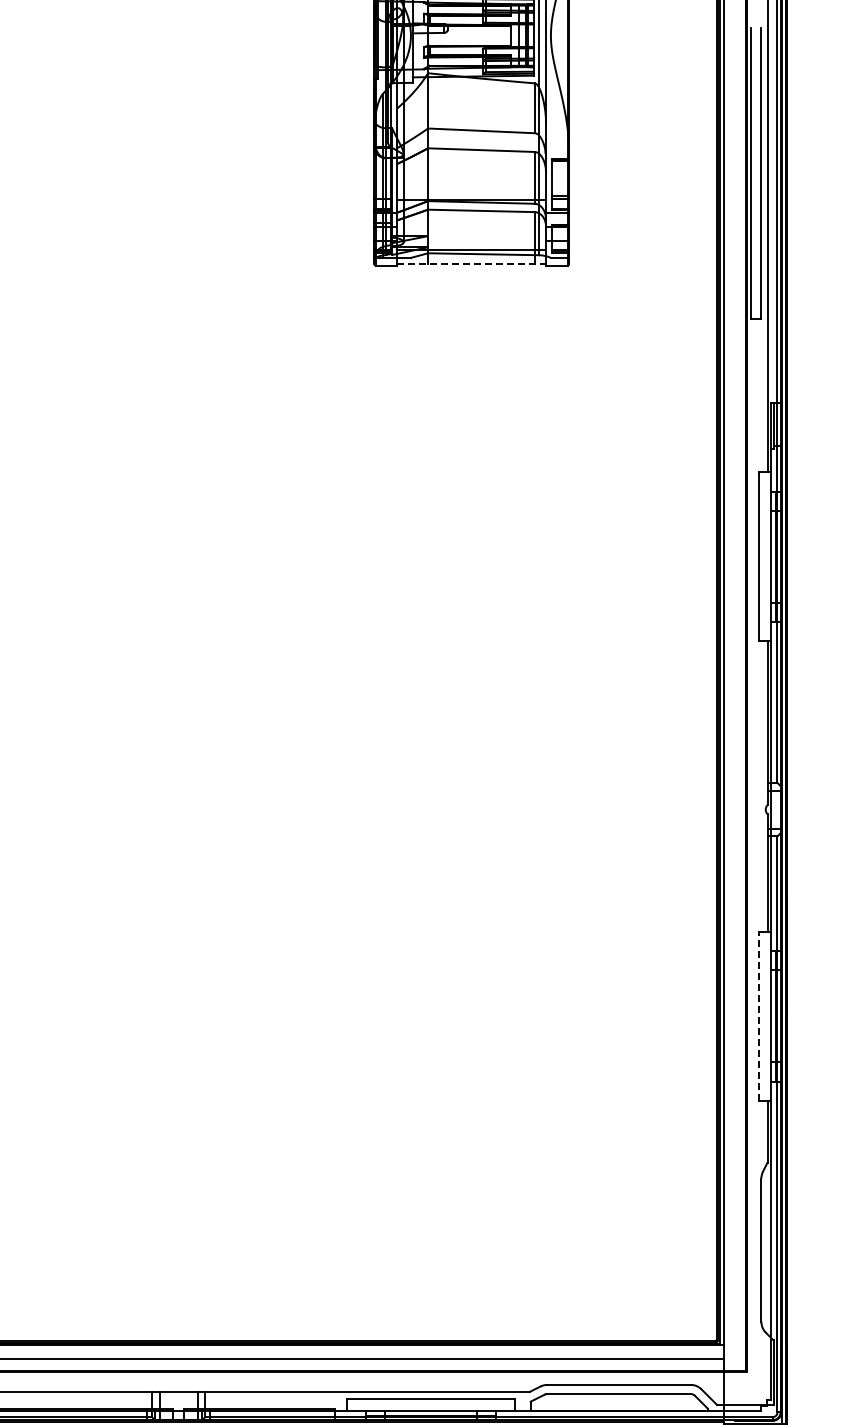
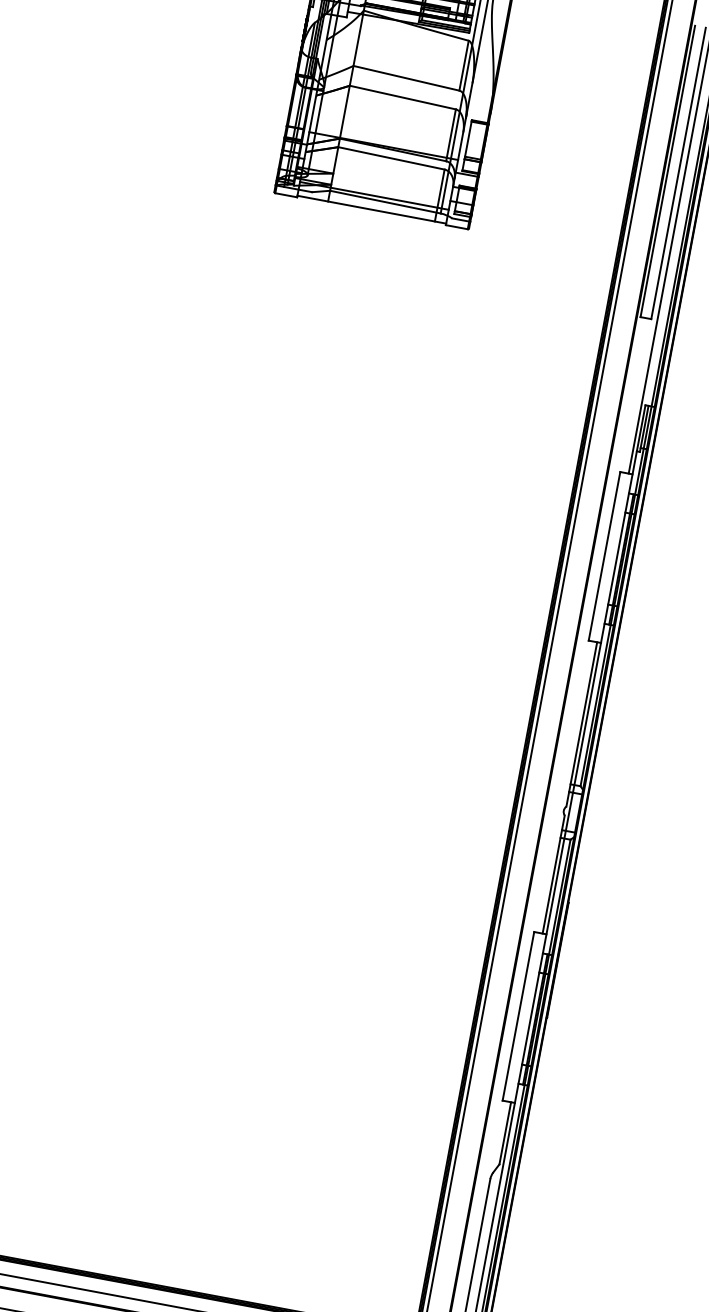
line: (472, 264) -> (372, 210), dashed -> solid
line: (759, 1015) -> (519, 1015), dashed -> solid

